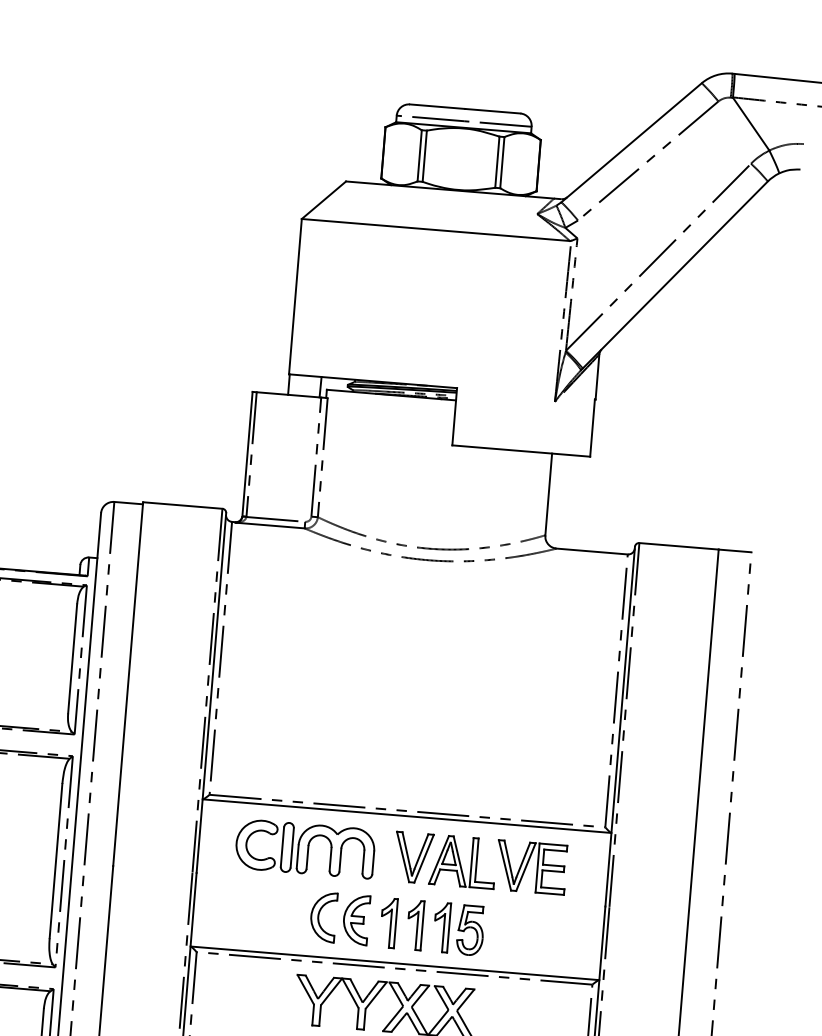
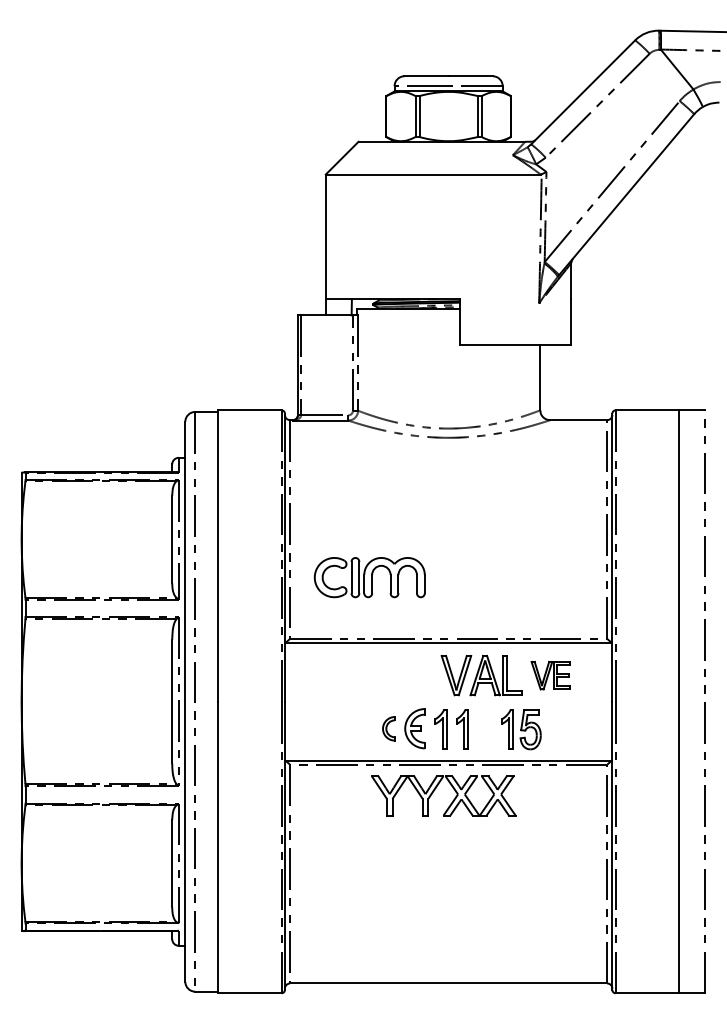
part: (304, 848) -> (369, 577), moved
part: (530, 867) -> (550, 675), size x0.7
part: (323, 916) -> (388, 728), size x0.6
part: (459, 929) -> (521, 729), moved

